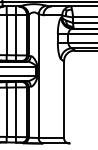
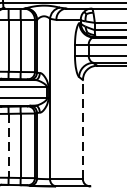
line: (63, 99) -> (82, 129), solid -> dashed
line: (6, 112) -> (8, 146), solid -> dashed

